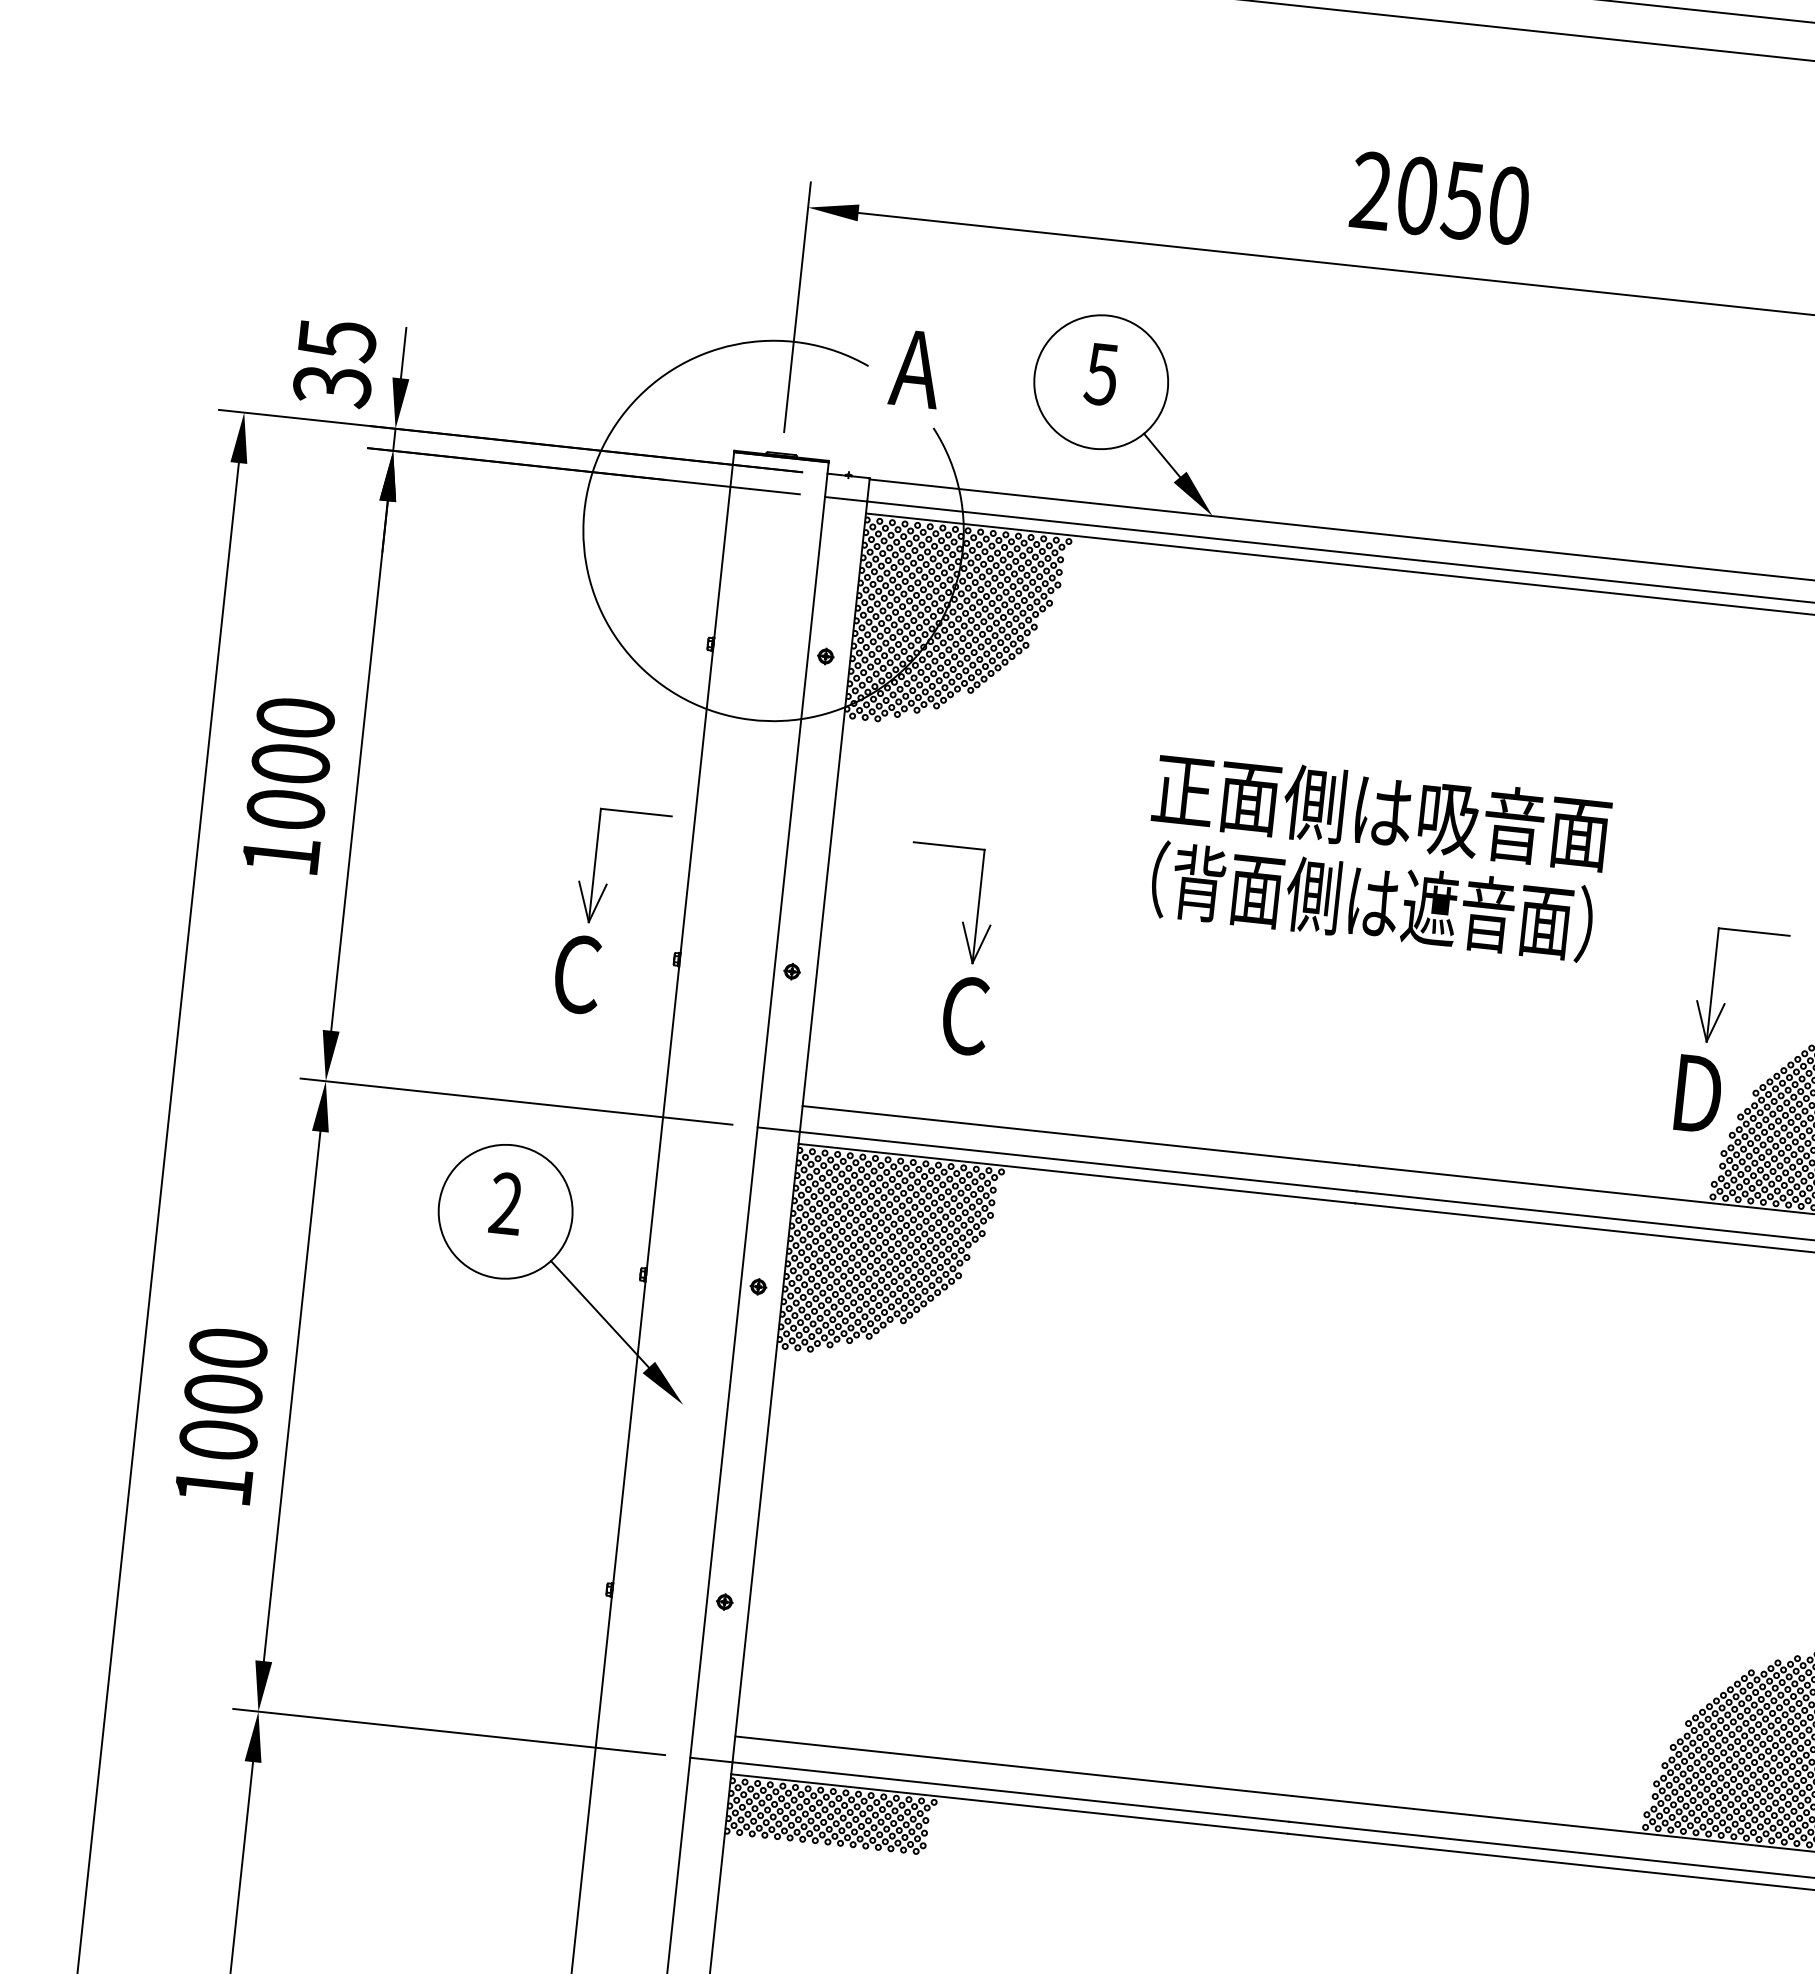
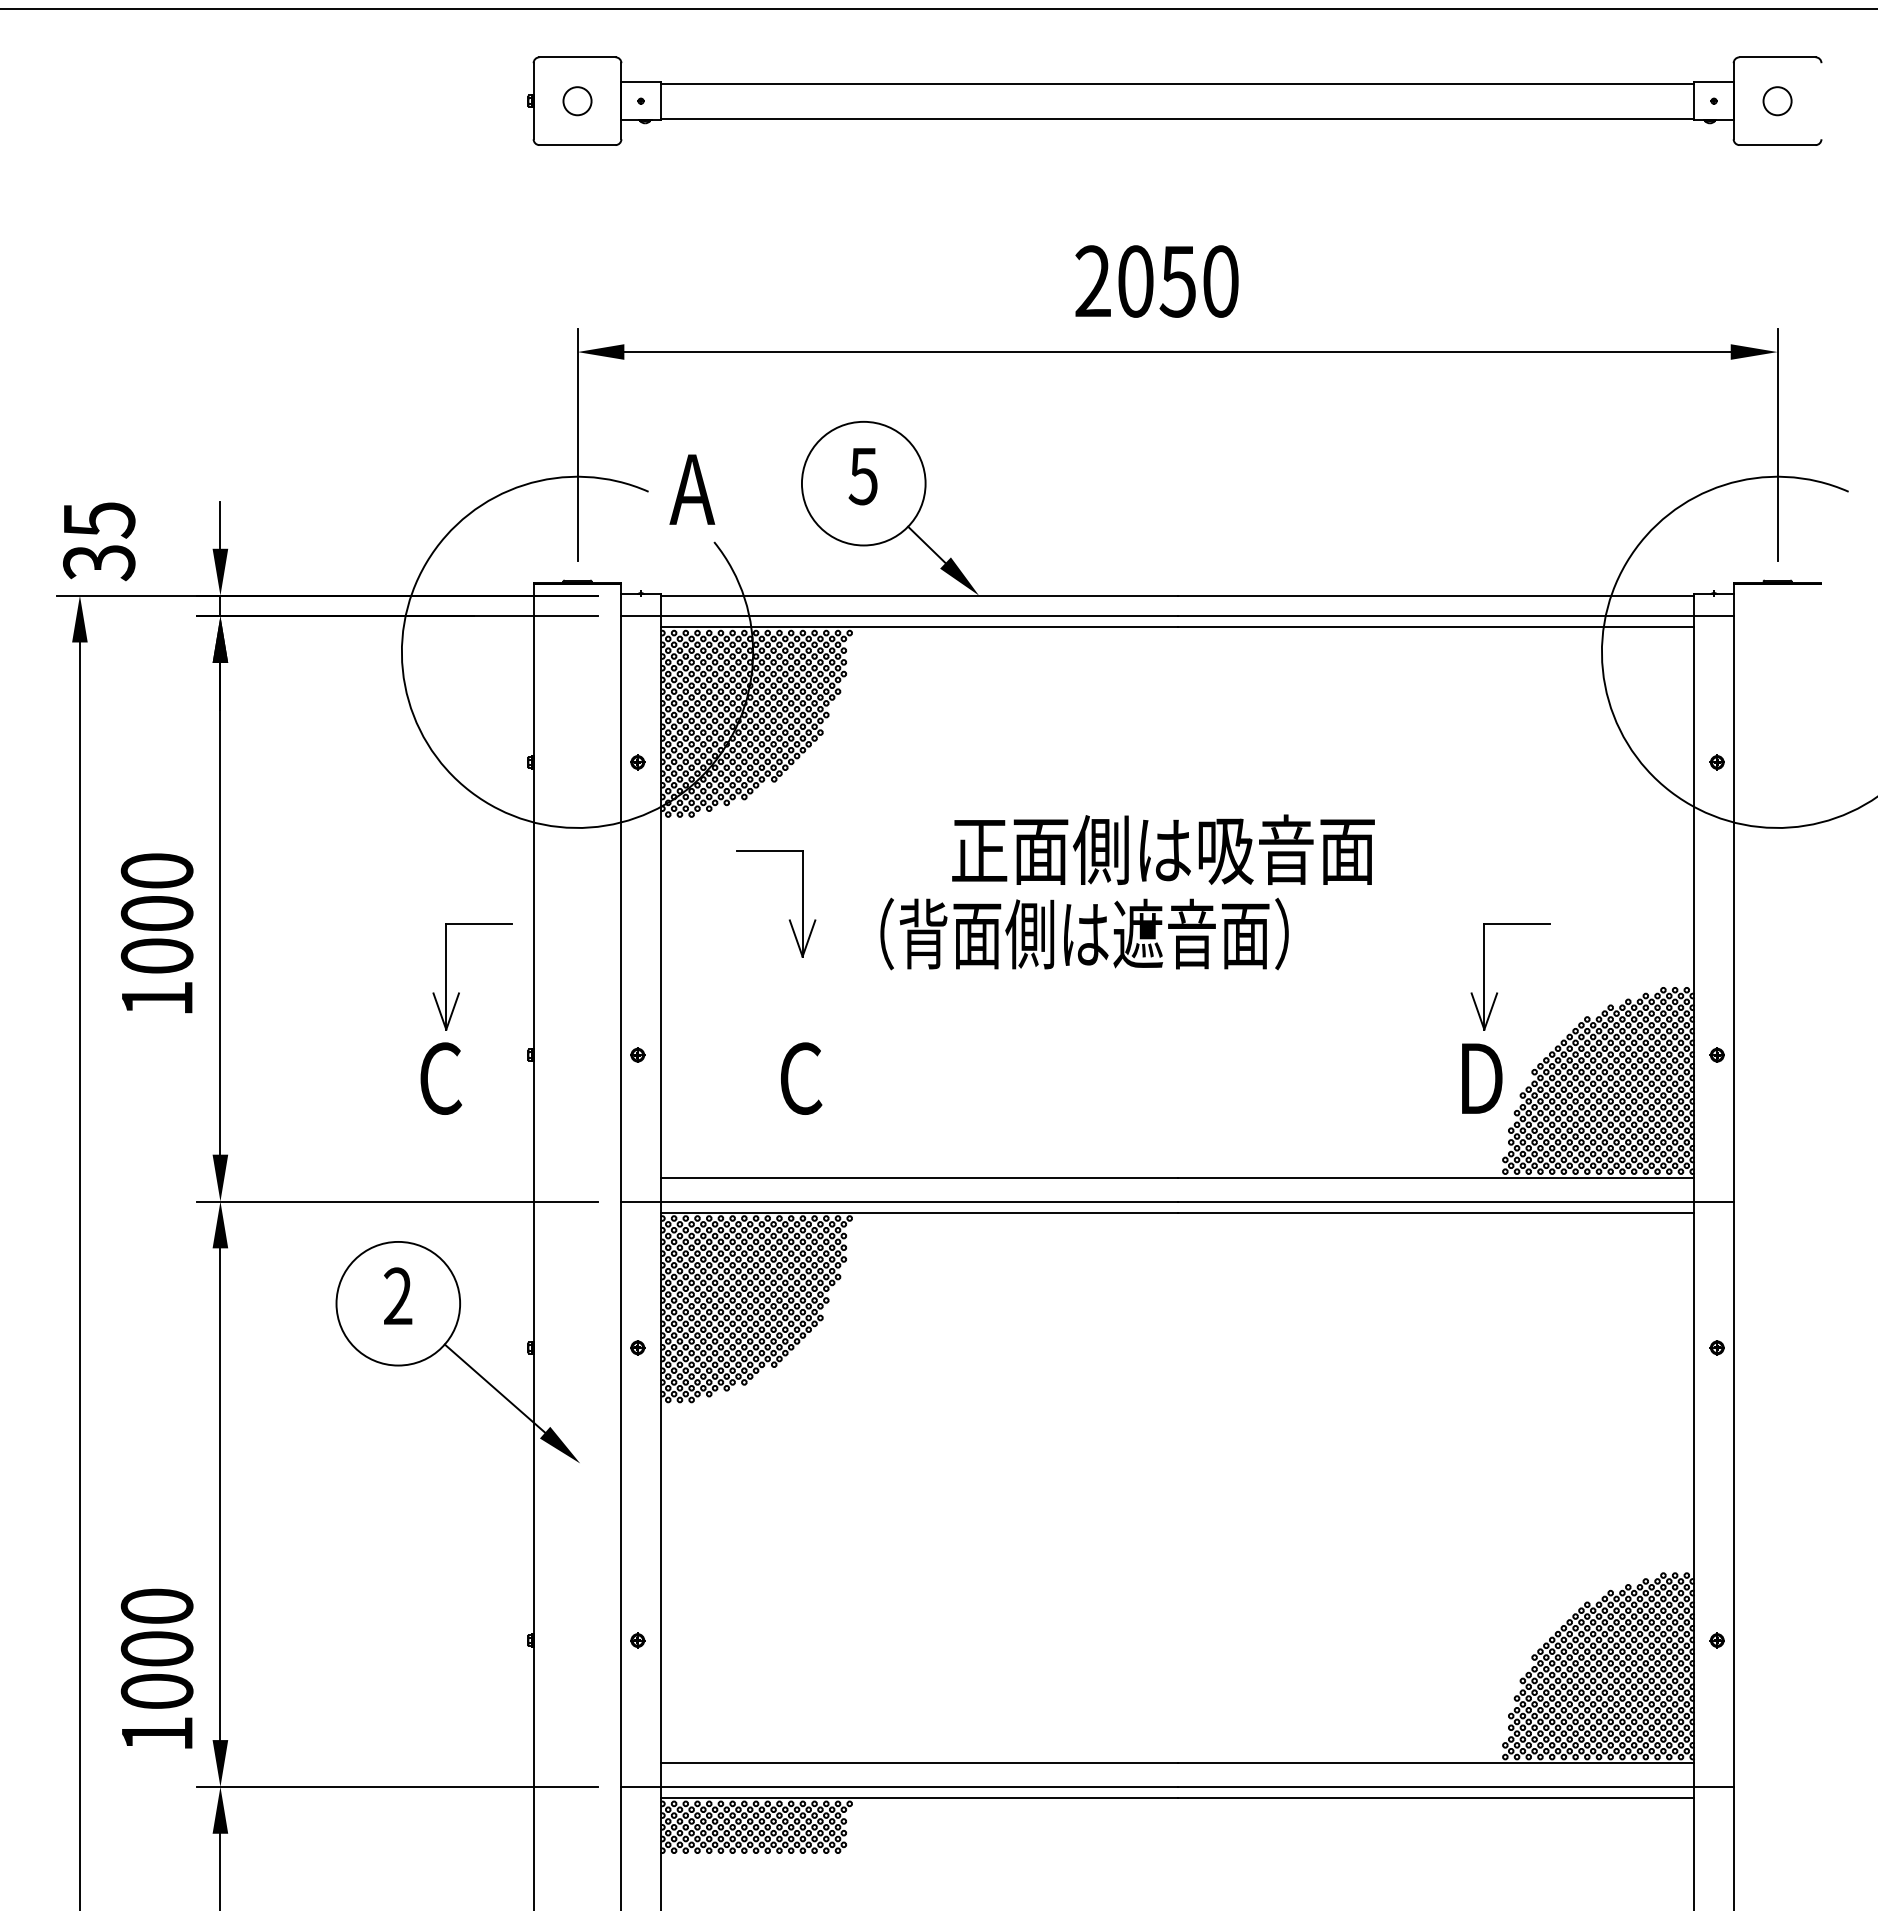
text: (335, 363) -> (99, 541), moved
text: (1372, 901) -> (1084, 933), moved
part: (962, 921) -> (789, 919), moved
text: (220, 1415) -> (156, 1668), moved

